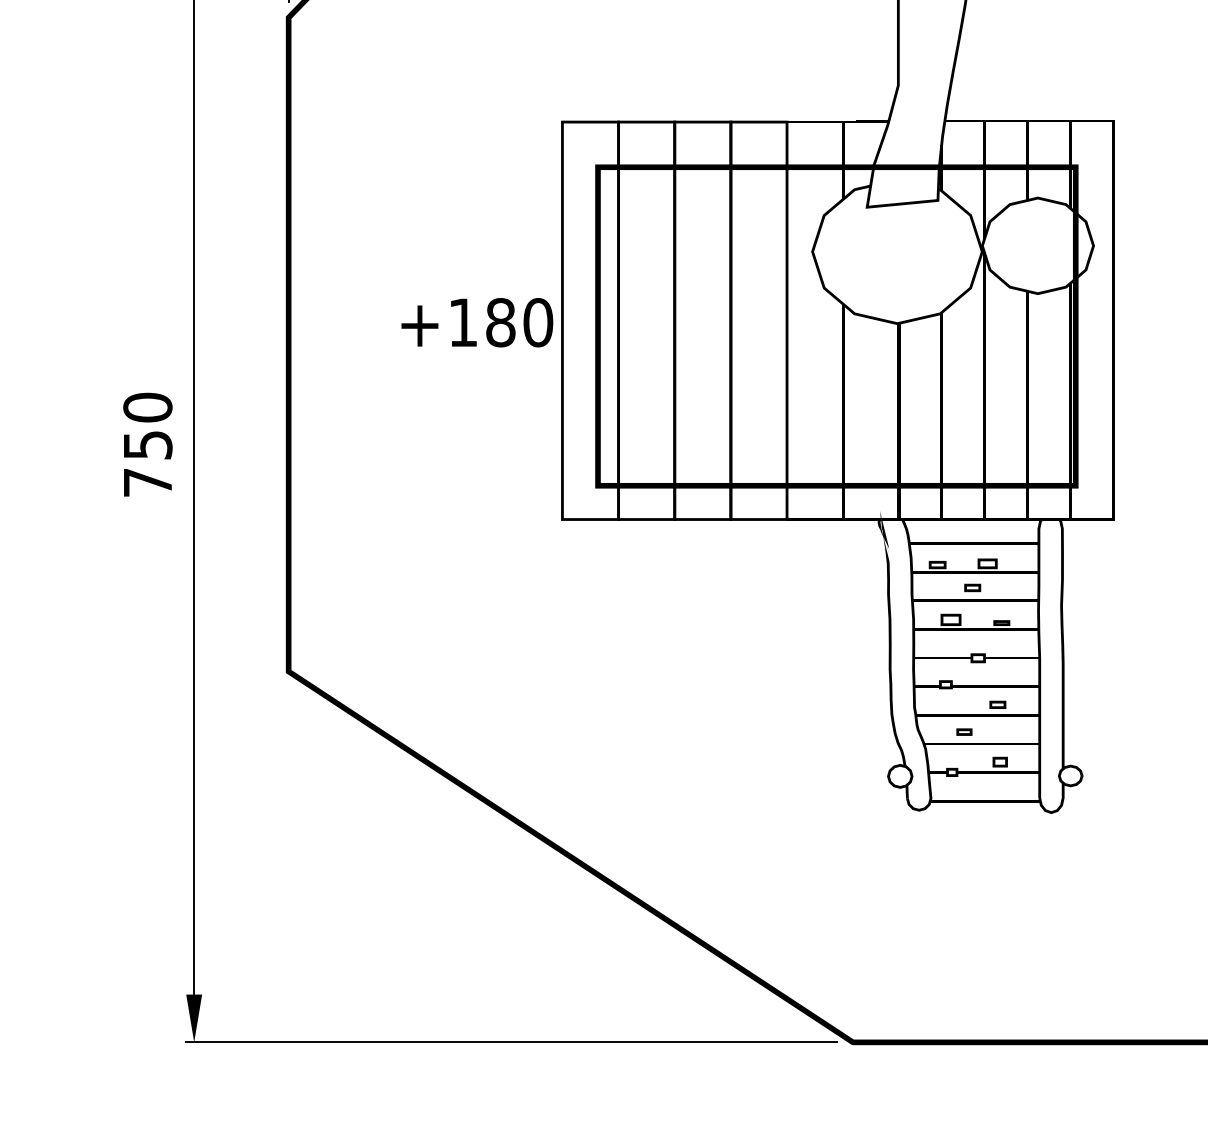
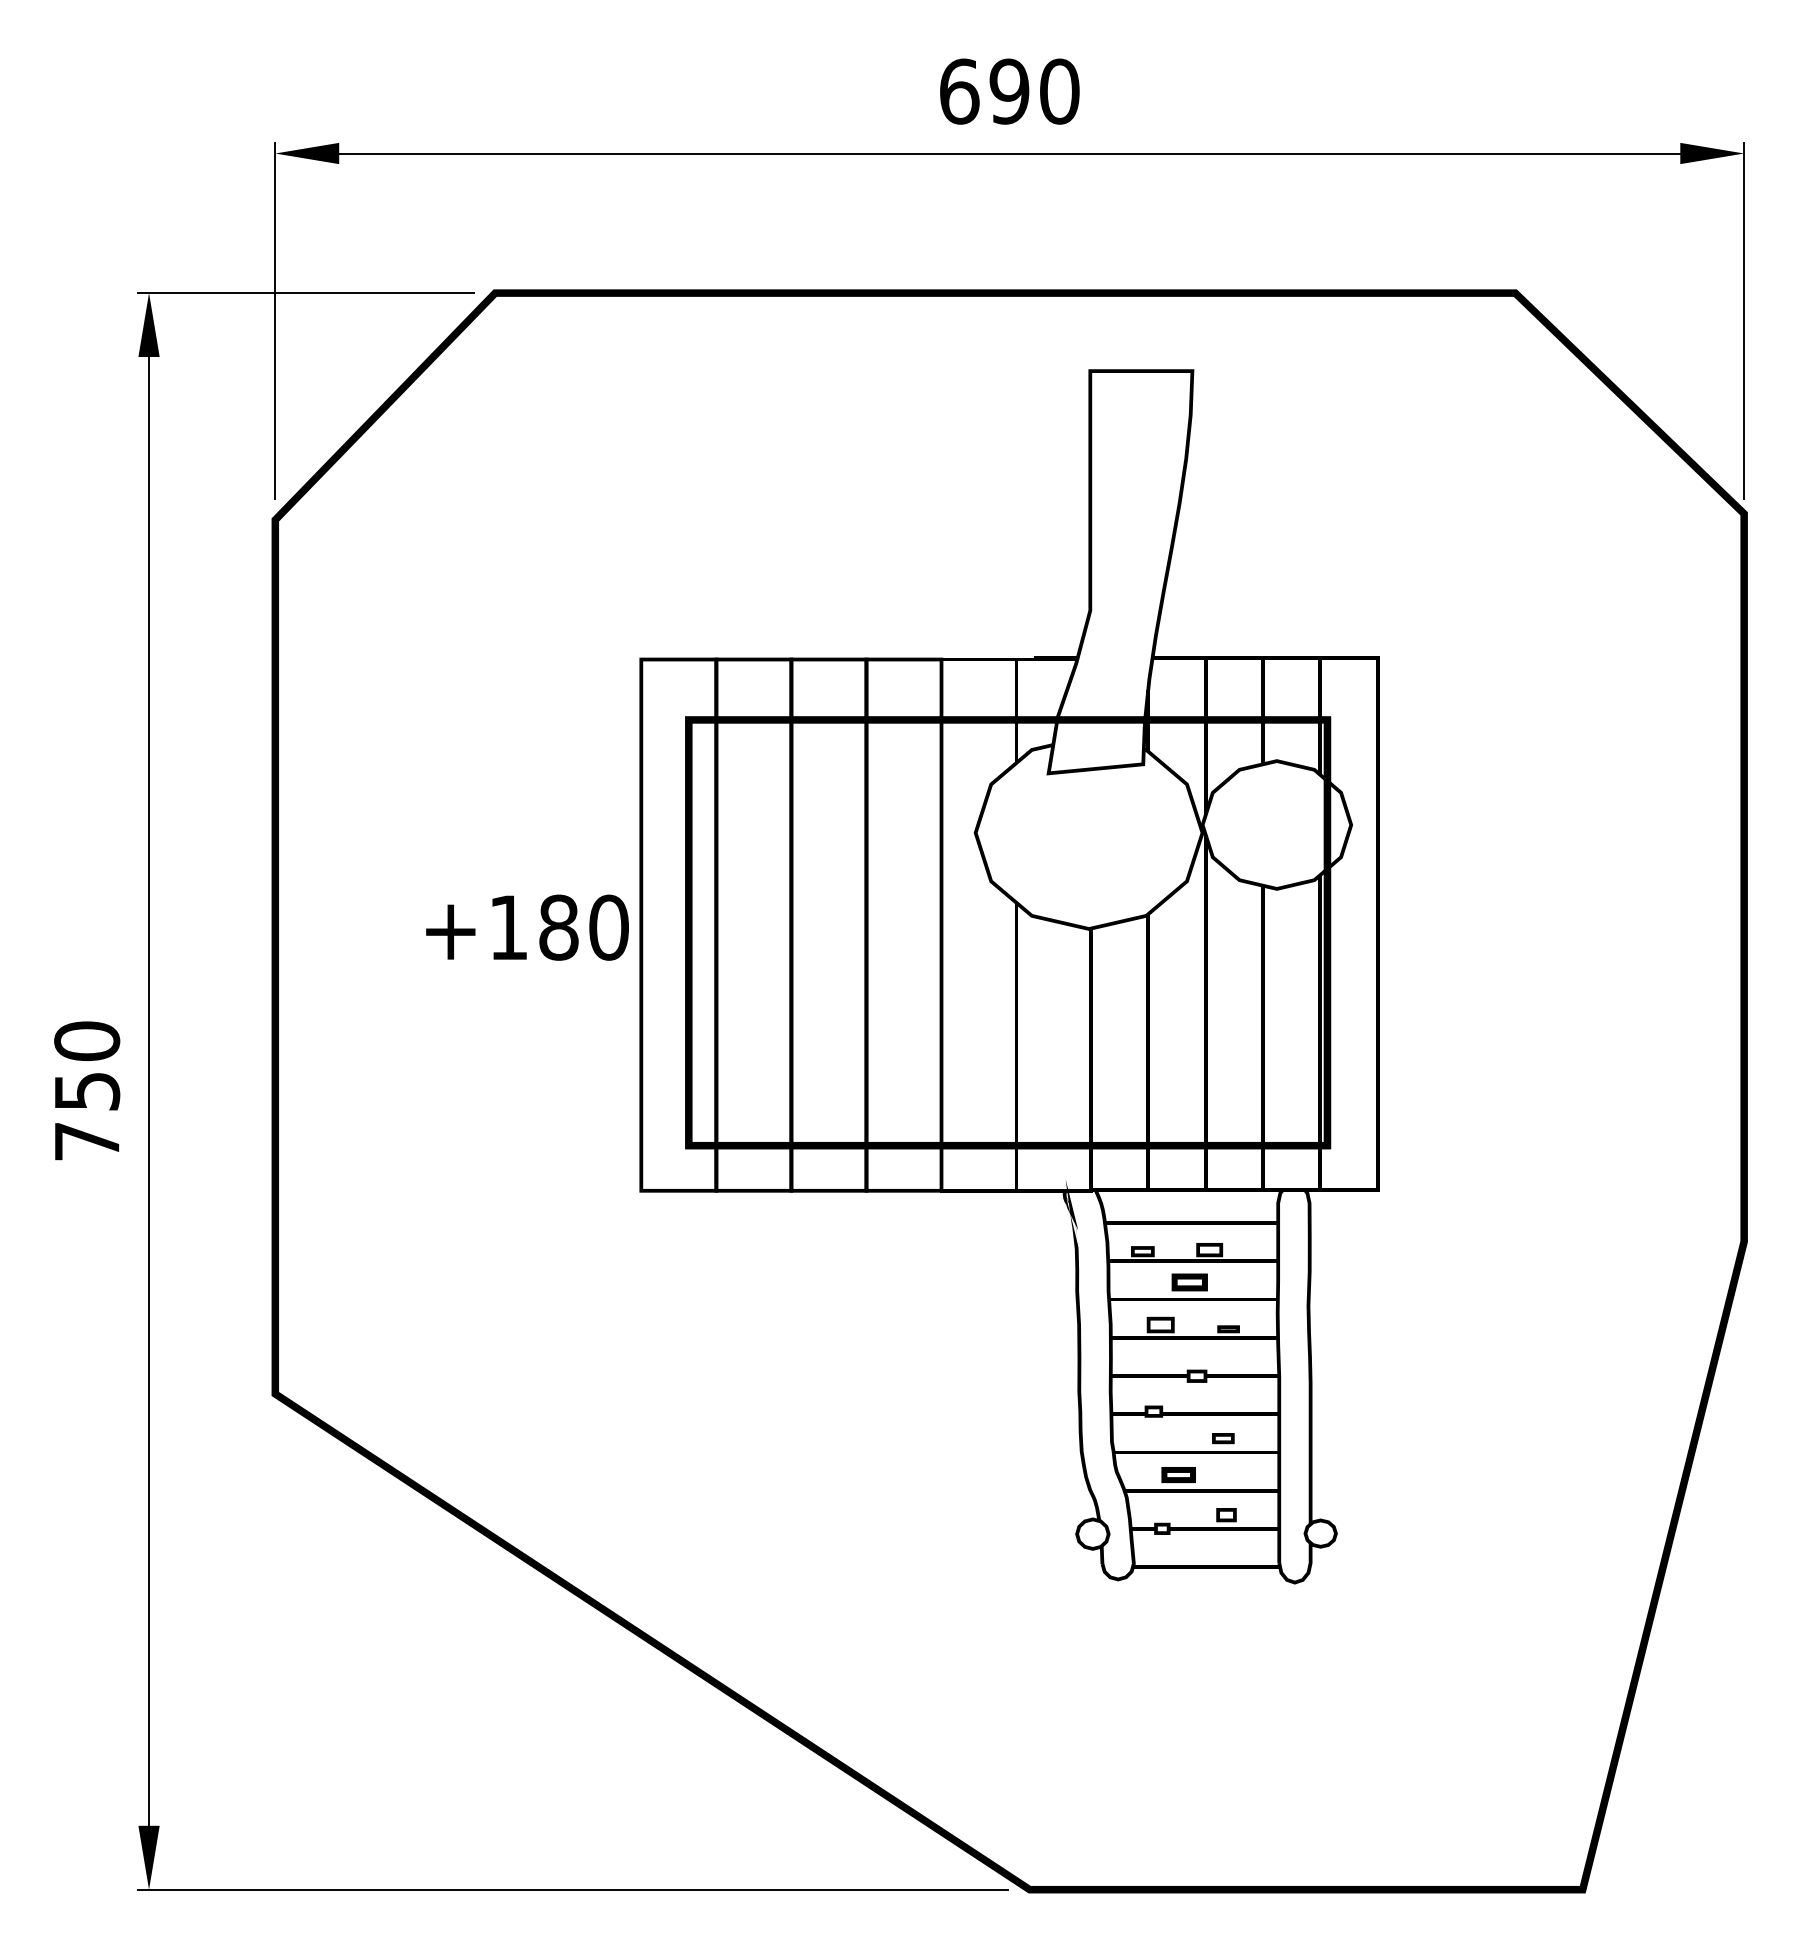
part: (972, 587) -> (1189, 1281), size x1.6
part: (964, 731) -> (1178, 1474), size x1.6

